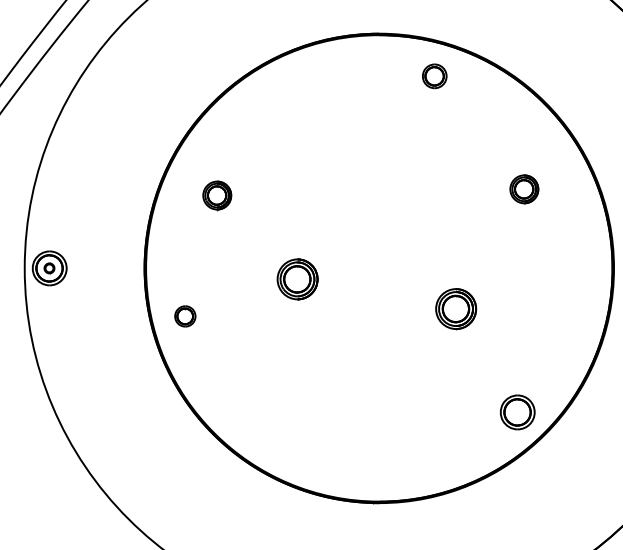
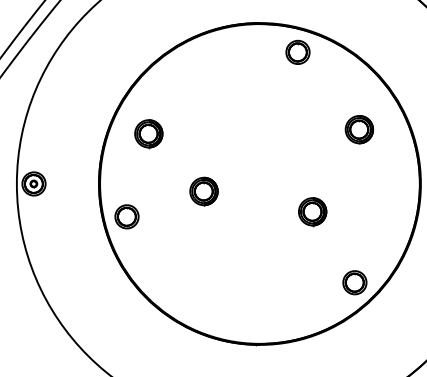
part: (434, 75) -> (297, 51), size x1.43
part: (524, 188) -> (359, 129), size x1.43
part: (216, 196) -> (148, 134), size x1.43
part: (184, 315) -> (126, 216), size x1.67

